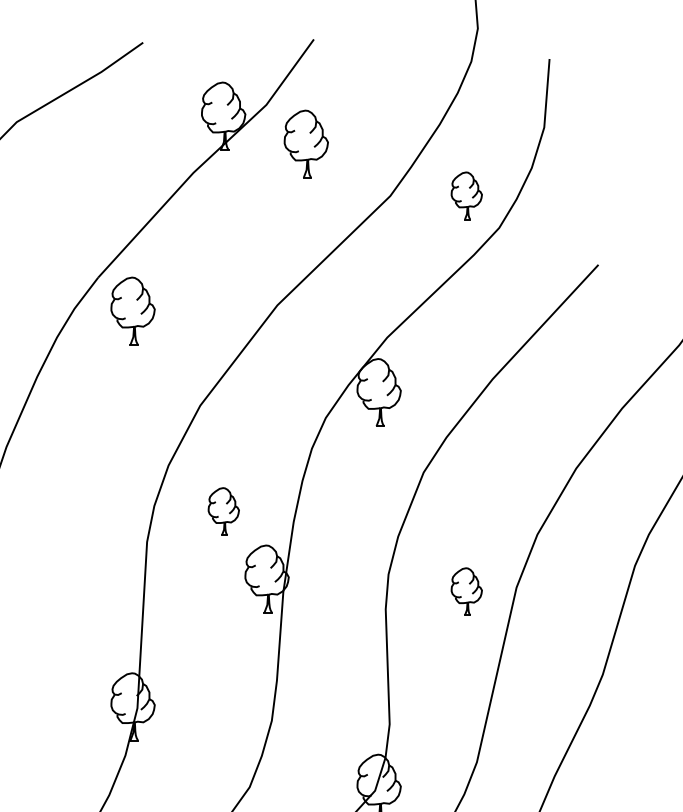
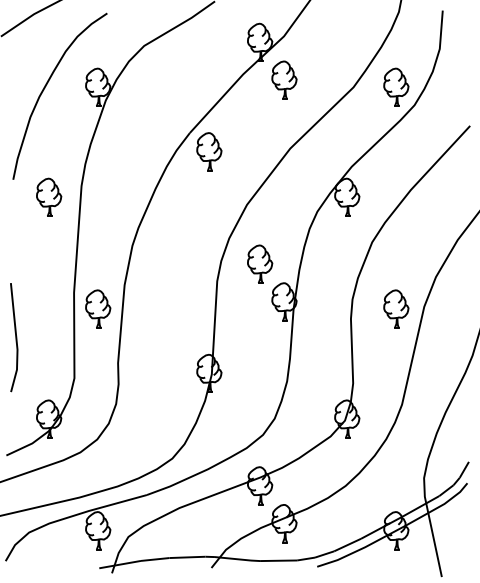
part: (306, 142) -> (284, 79), moved
part: (467, 194) -> (396, 86), size x1.43
part: (224, 510) -> (260, 263), size x1.43
part: (467, 590) -> (396, 308), size x1.43

